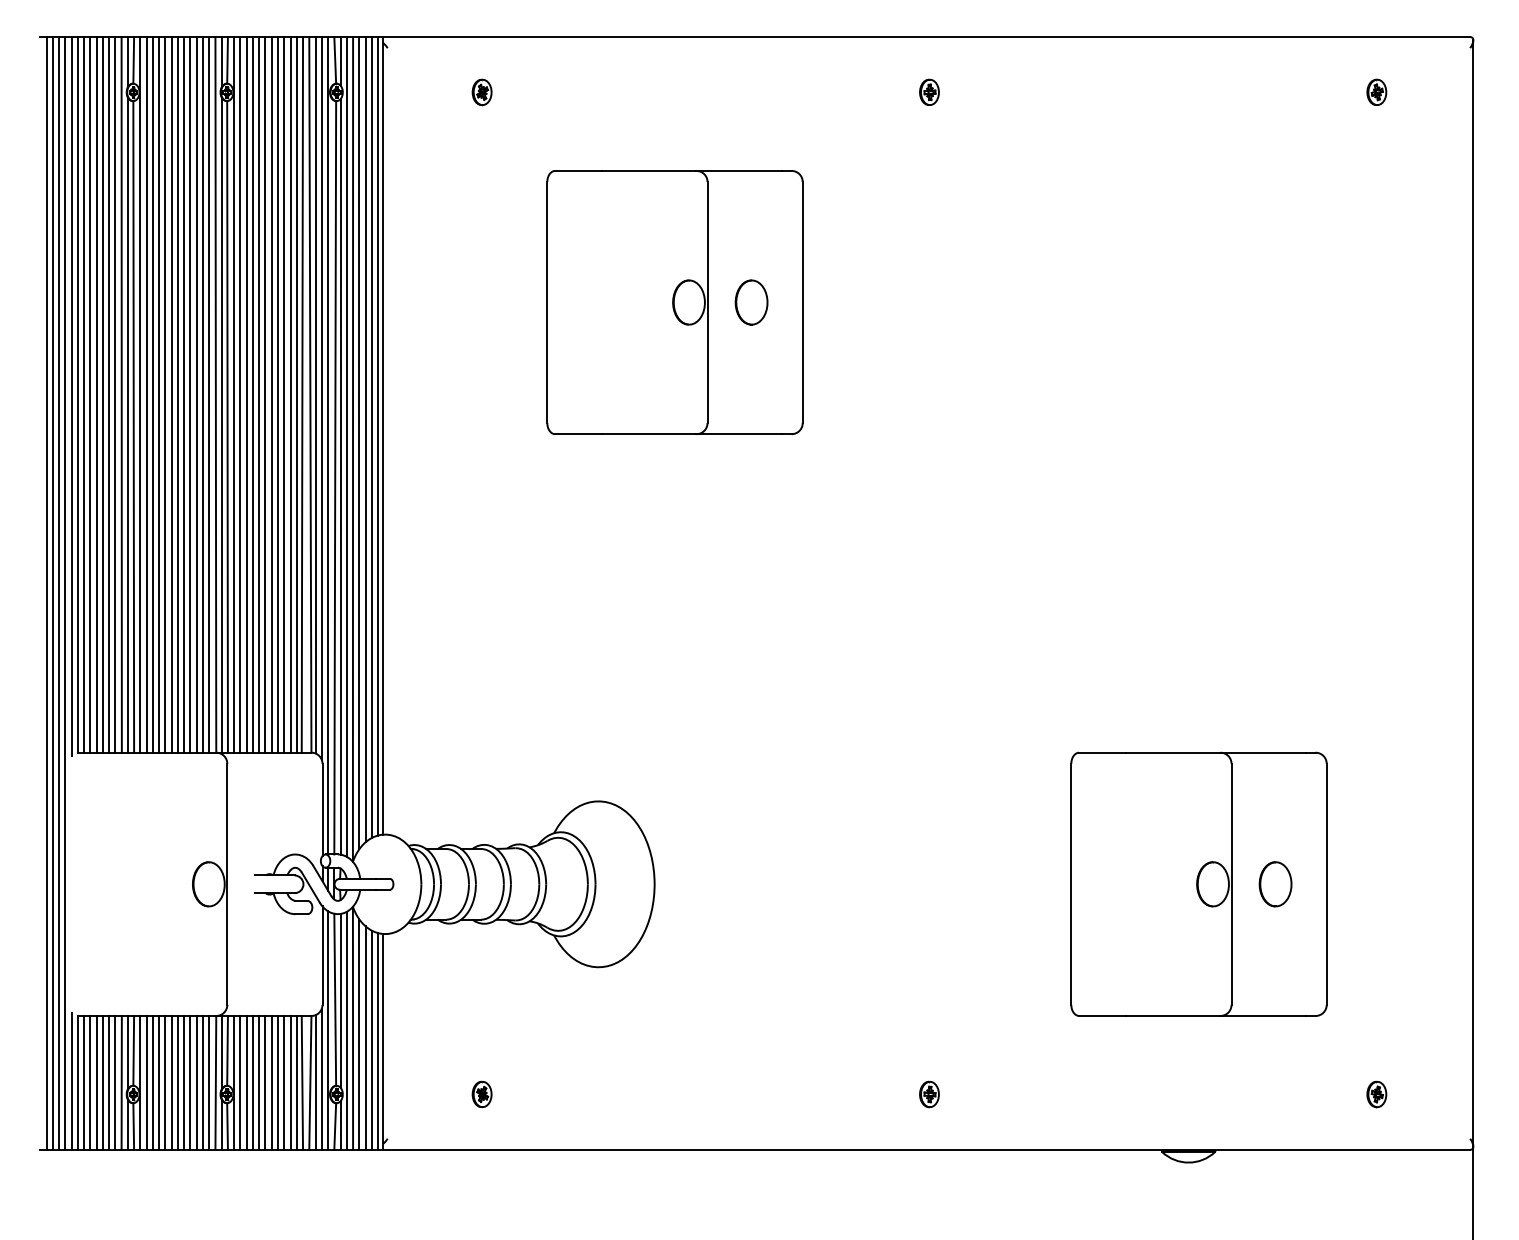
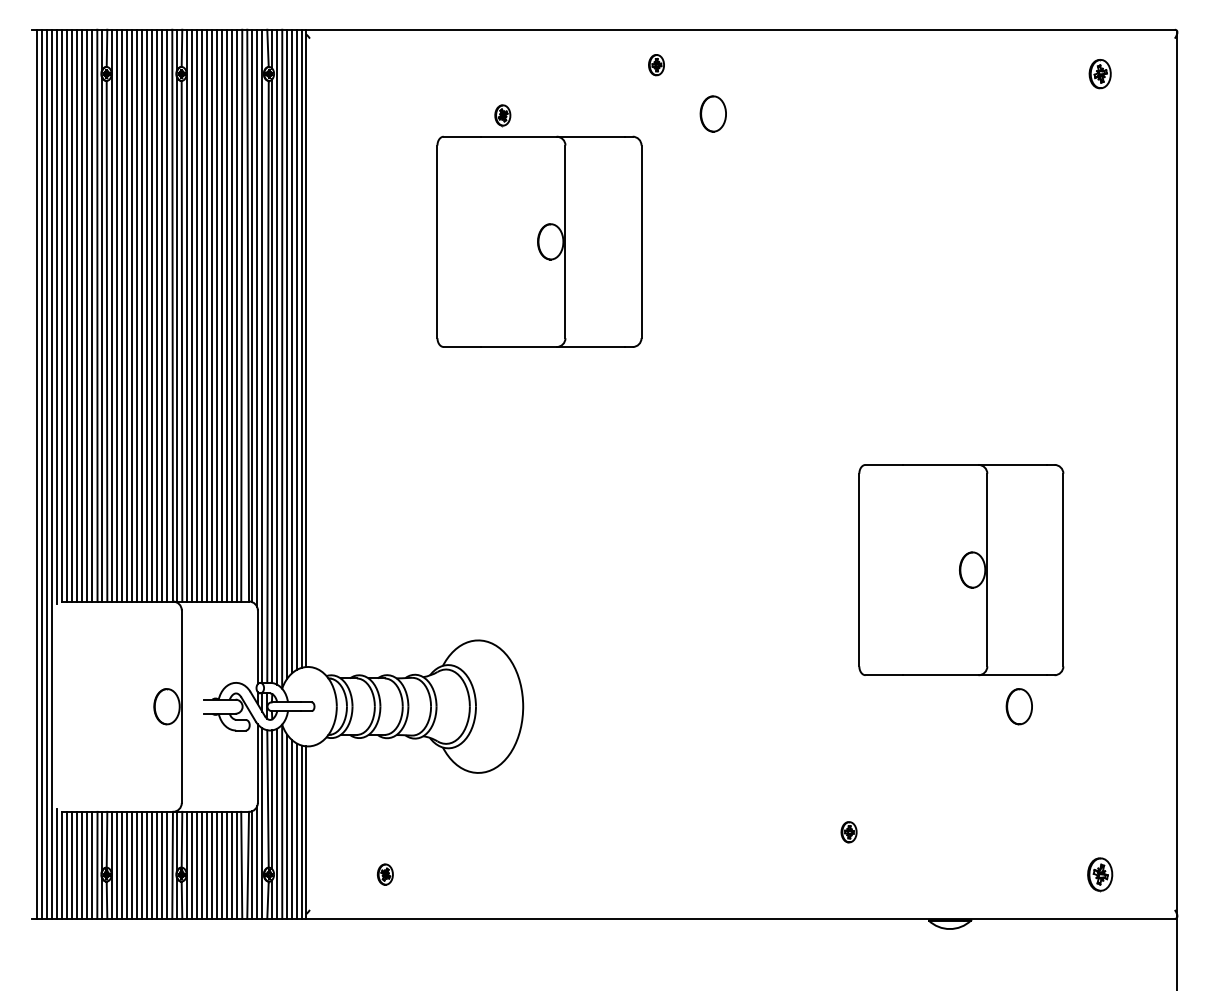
part: (929, 91) -> (656, 64), moved
part: (1376, 91) -> (1099, 73), size x1.4
part: (481, 92) -> (502, 115), moved
part: (751, 302) -> (713, 113), moved
part: (1198, 883) -> (960, 569), moved
part: (929, 1094) -> (849, 832), moved
part: (1376, 1094) -> (1099, 874), size x1.6

